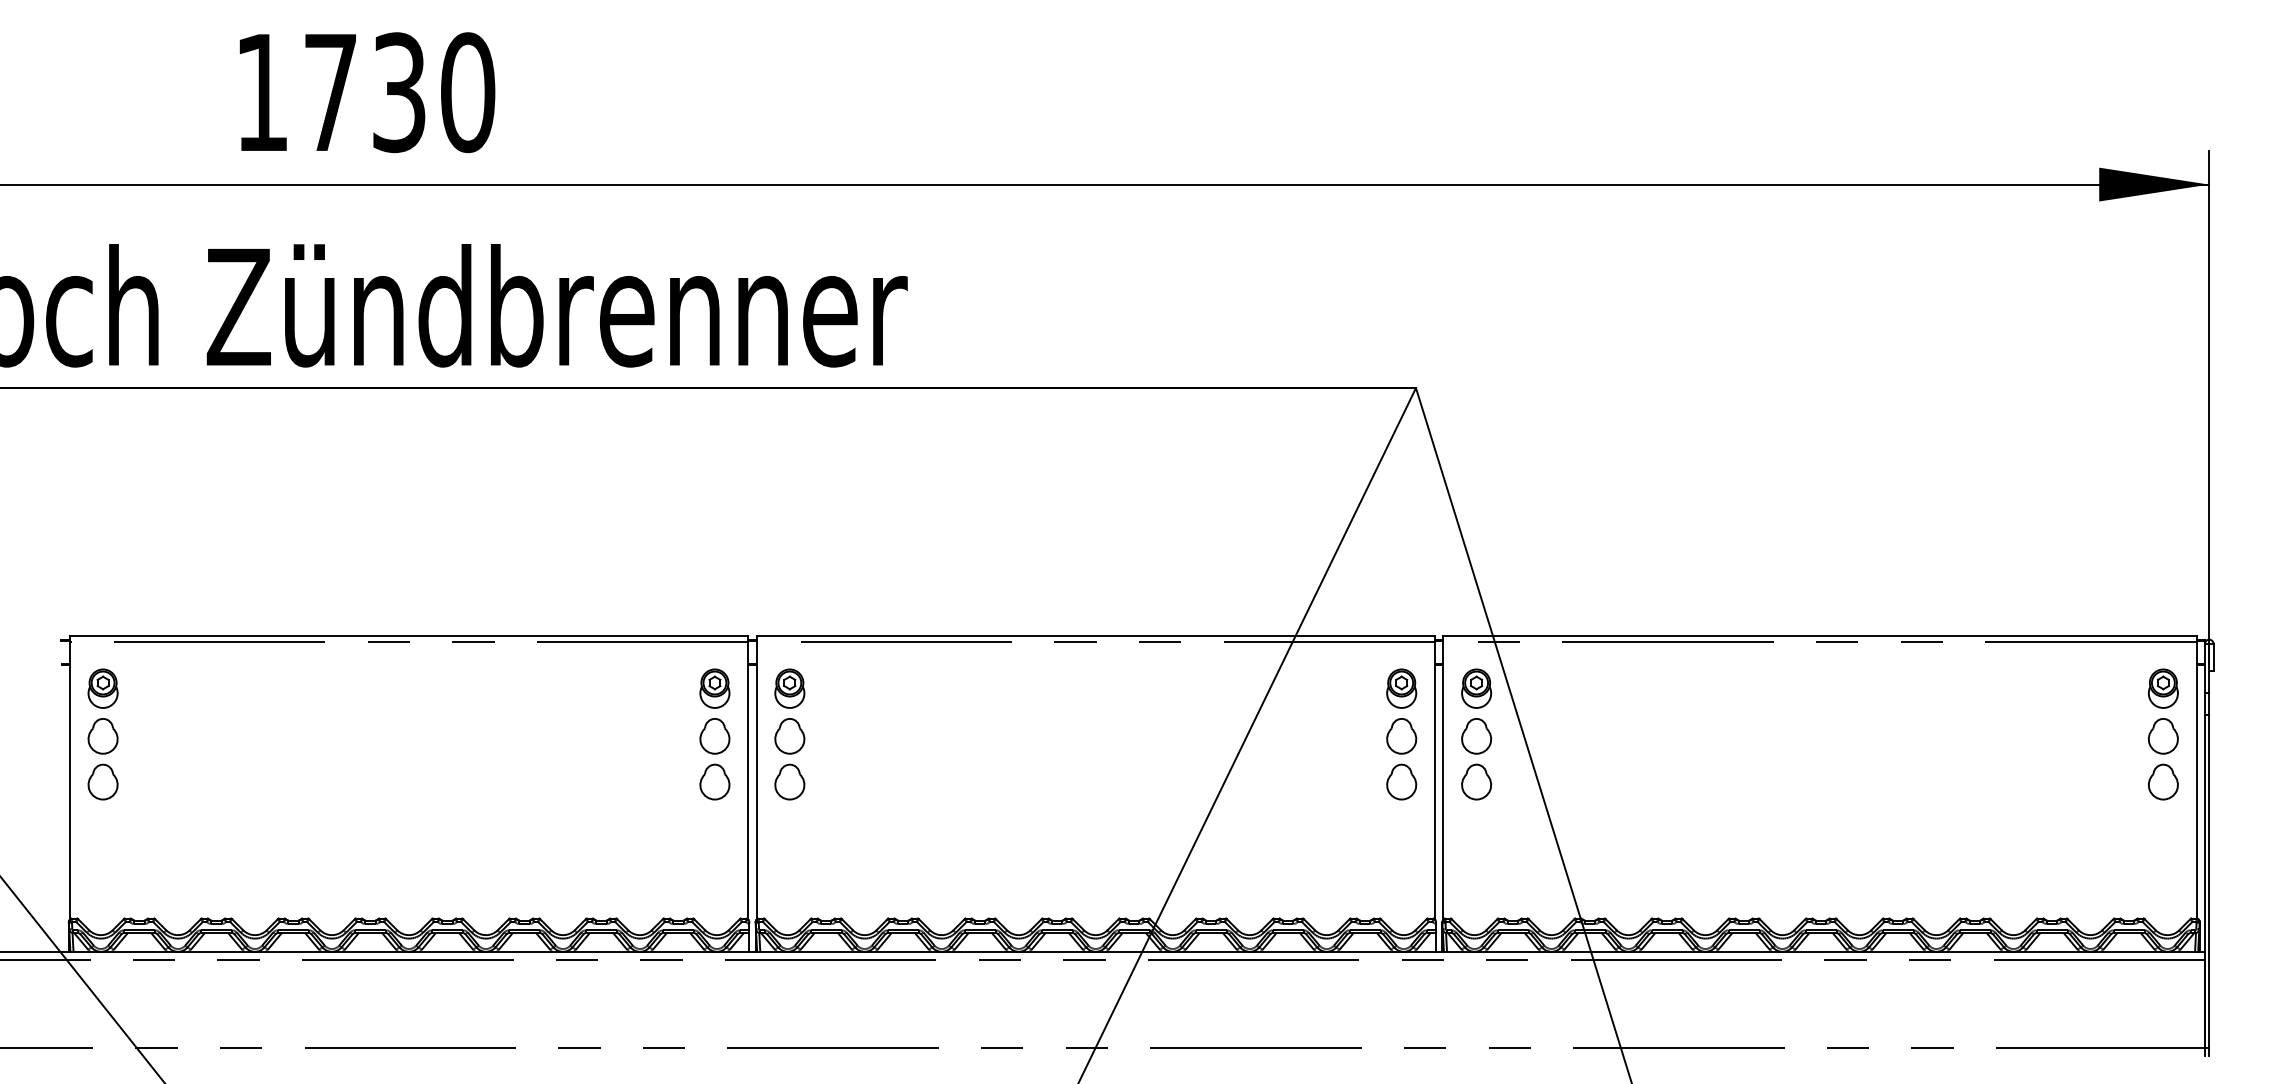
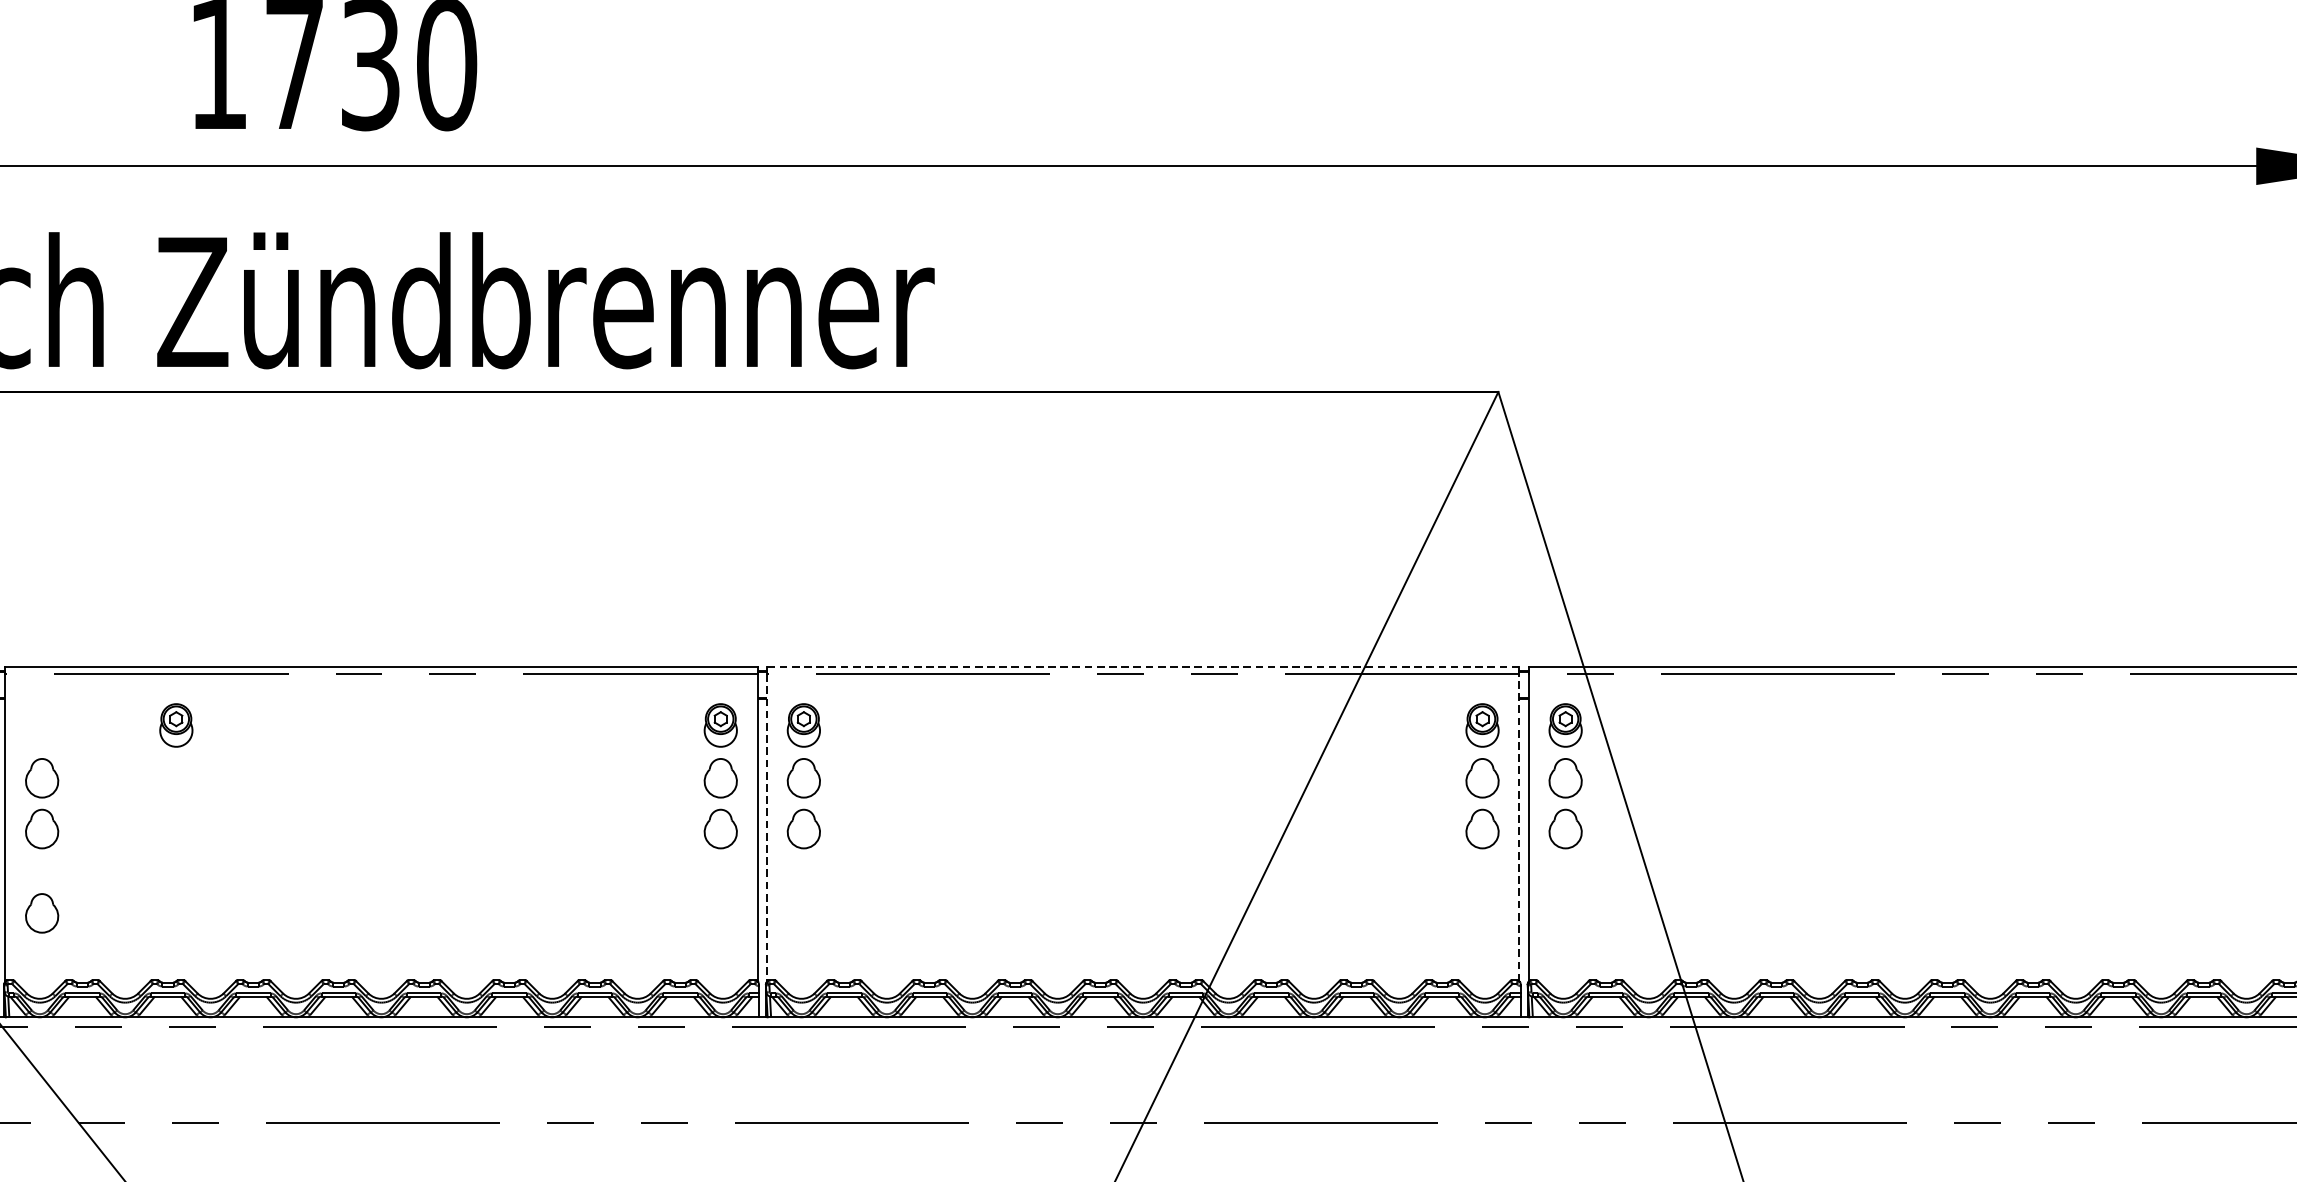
line: (1095, 636) -> (1142, 667), solid -> dashed
part: (102, 688) -> (175, 725), moved
line: (756, 781) -> (766, 828), solid -> dashed
line: (1435, 781) -> (1520, 828), solid -> dashed
part: (102, 857) -> (41, 912), added

